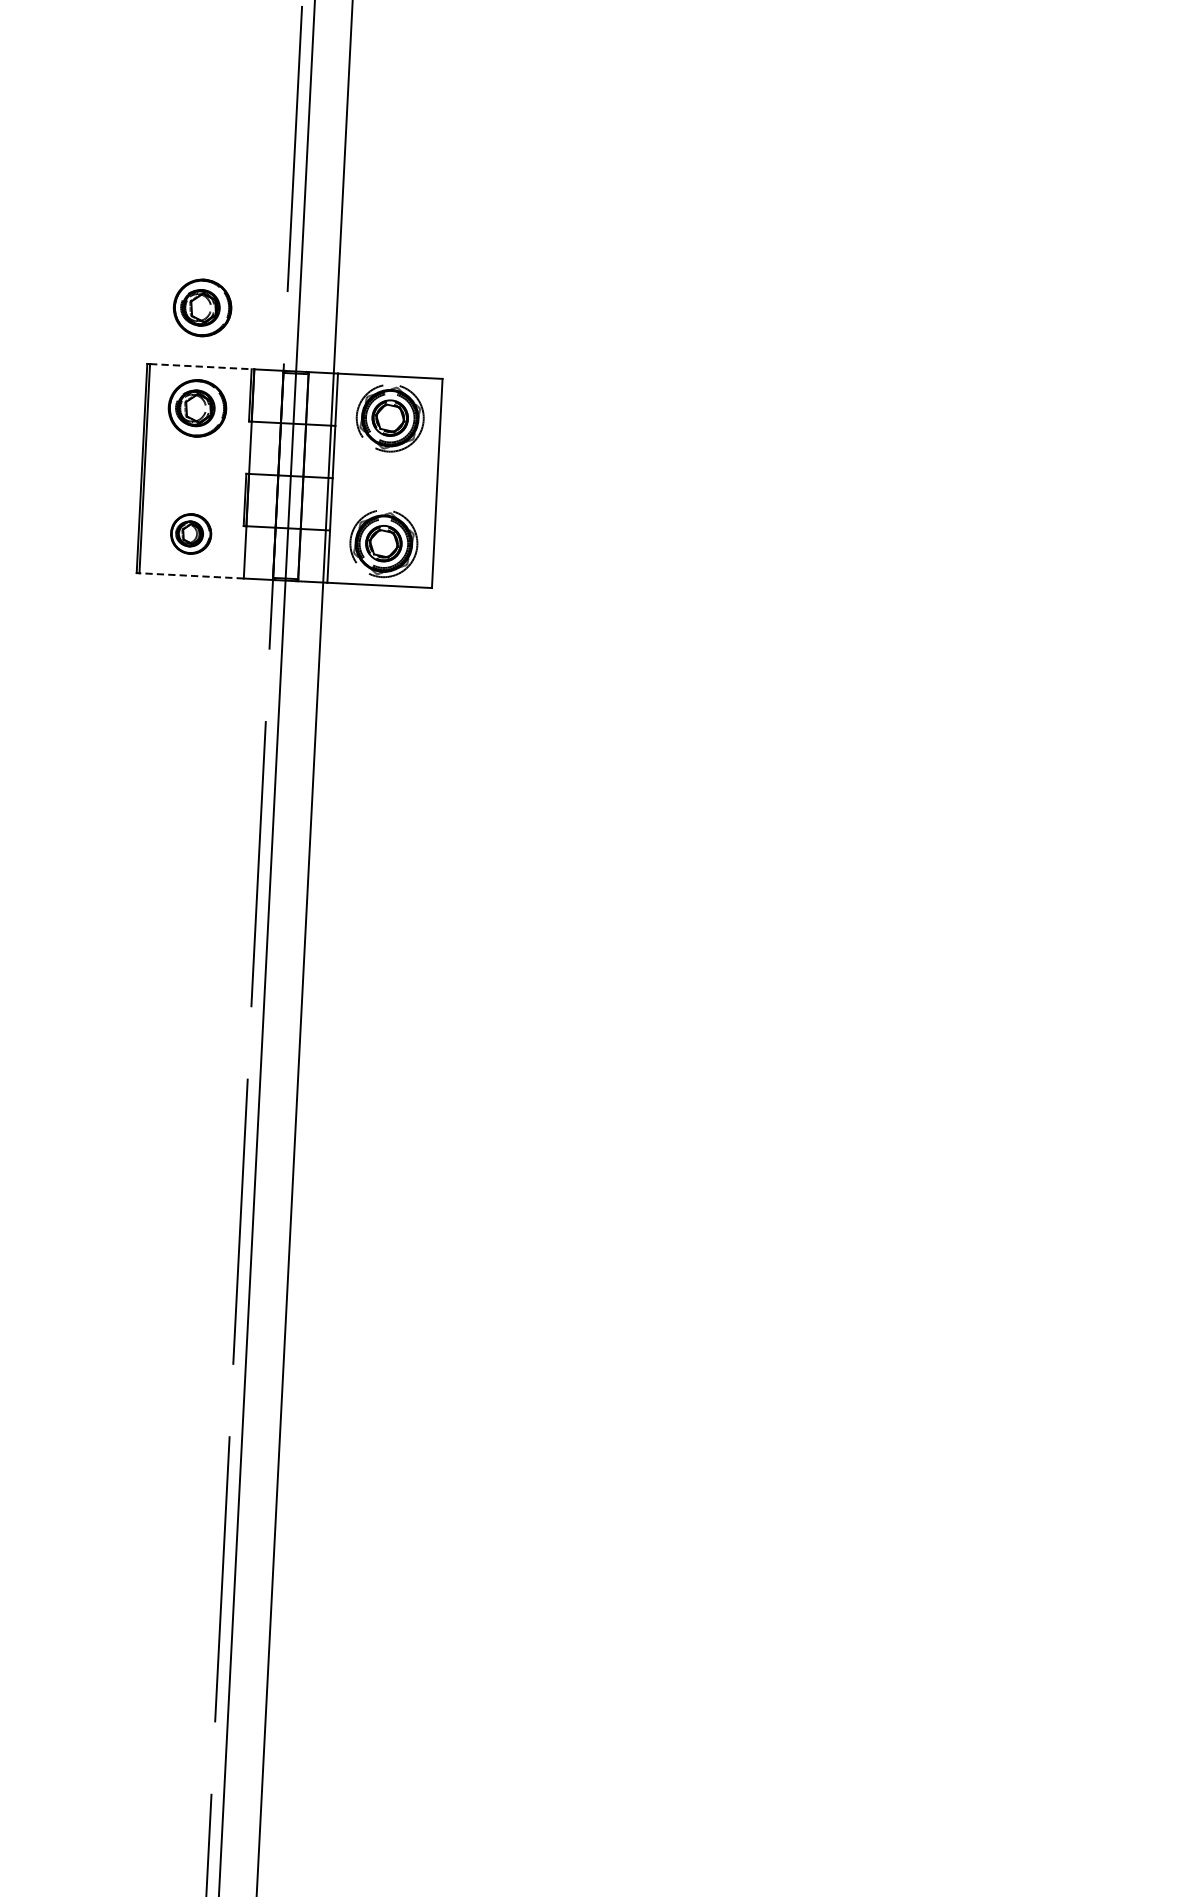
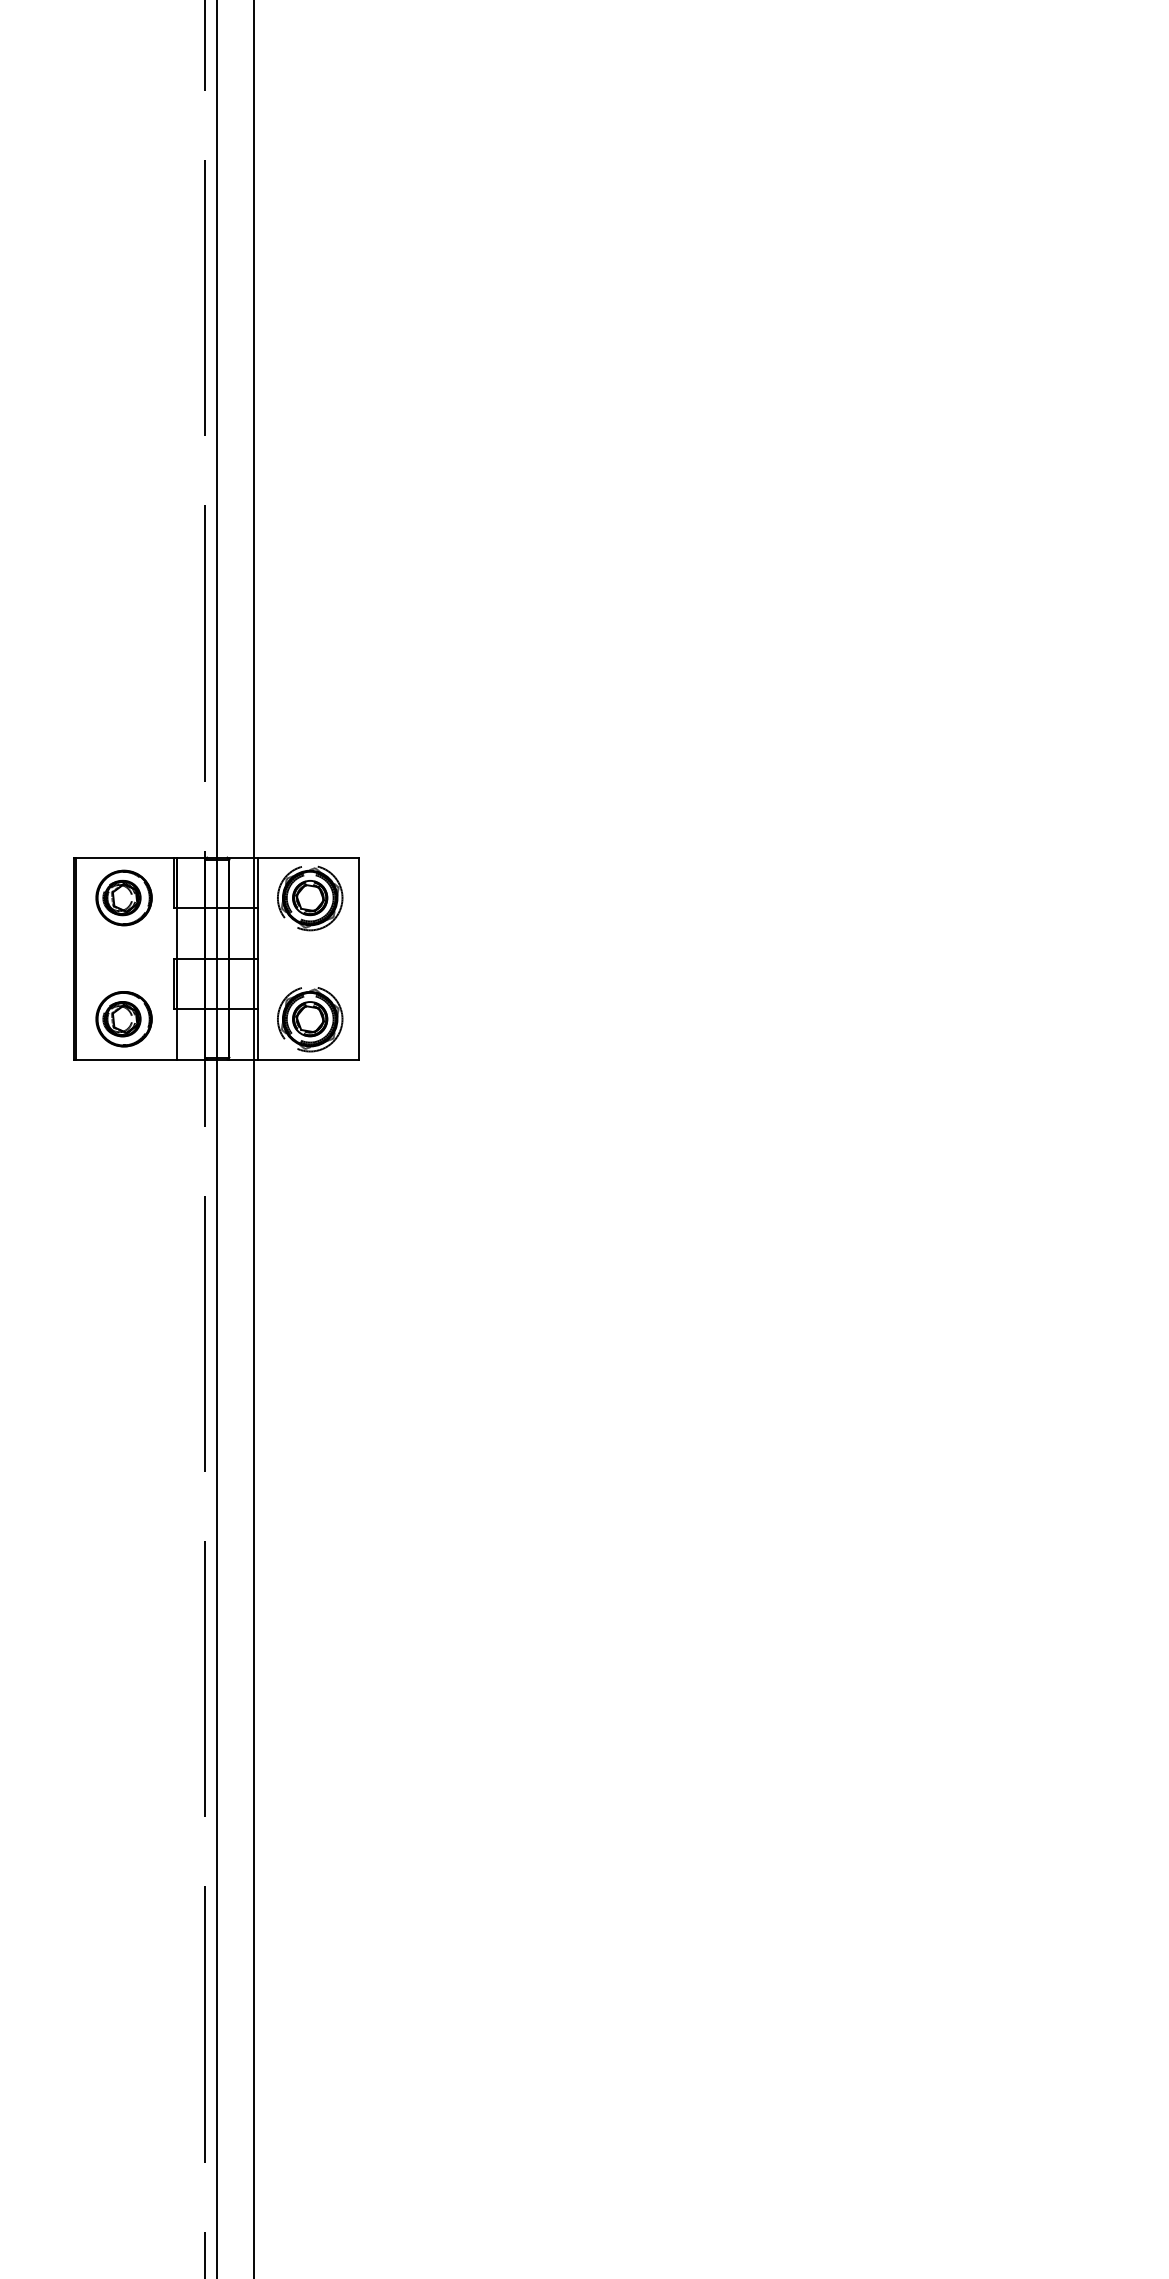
part: (202, 307) -> (123, 800), removed
line: (203, 366) -> (127, 857), dashed -> solid
part: (190, 534) -> (123, 1019), size x1.43
line: (191, 575) -> (126, 1059), dashed -> solid

